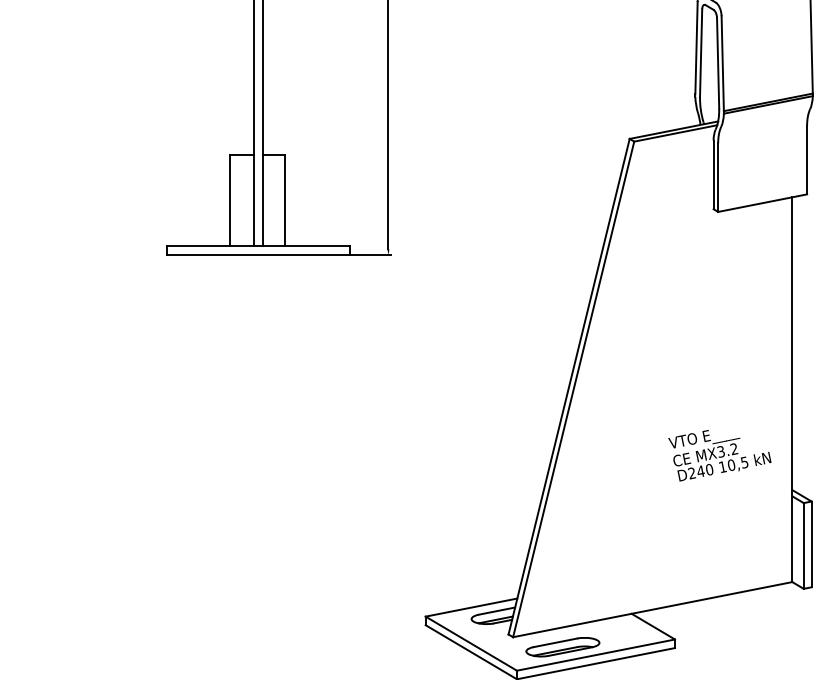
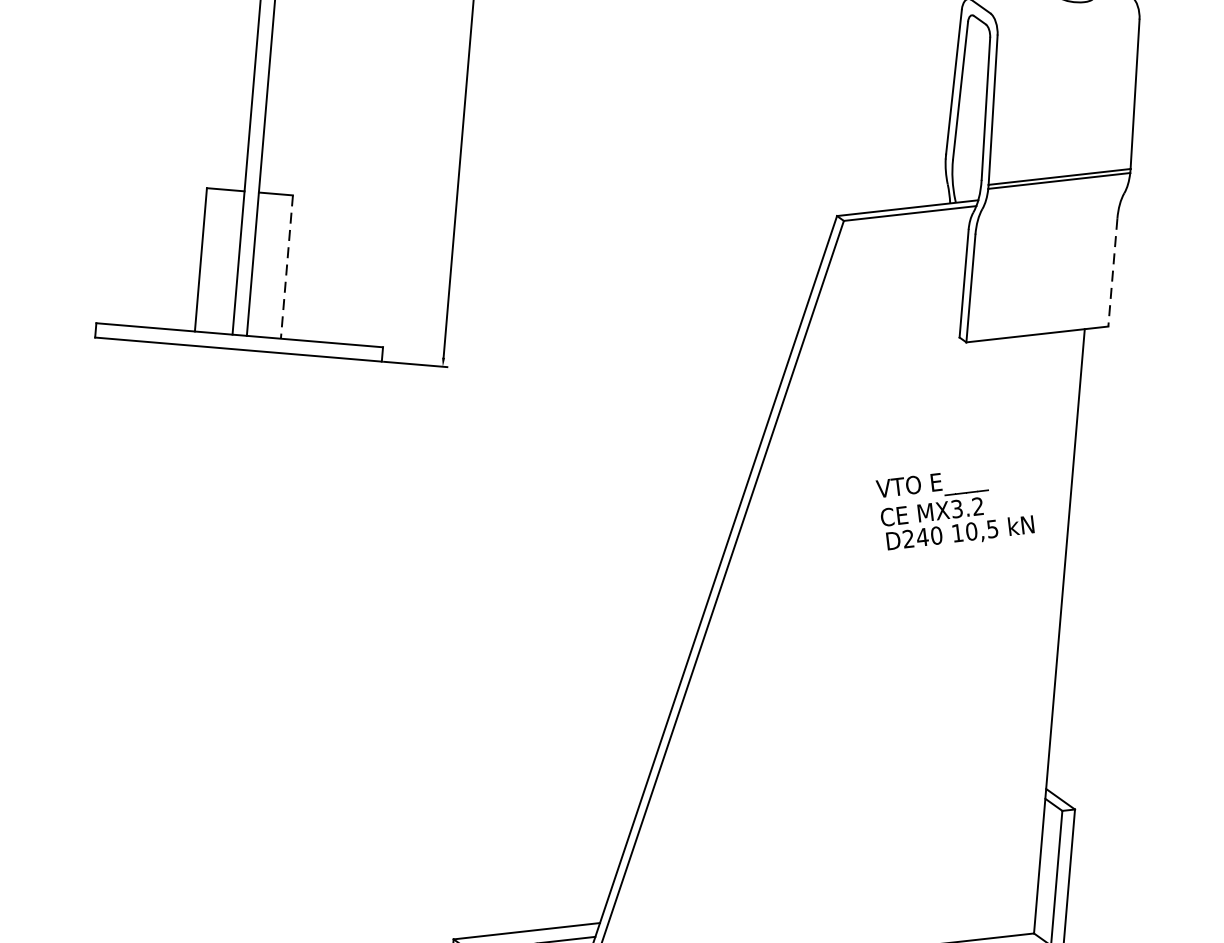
line: (807, 160) -> (1113, 273), solid -> dashed
line: (284, 200) -> (286, 267), solid -> dashed
text: (719, 455) -> (954, 514), moved

